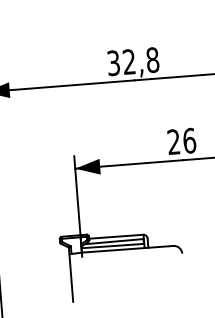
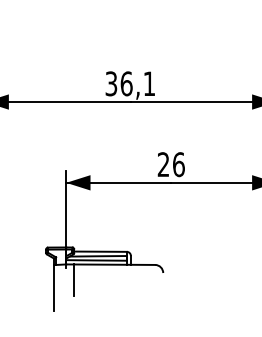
text: (140, 60) -> (137, 83), 32,8 -> 36,1
line: (91, 267) -> (74, 279), added

